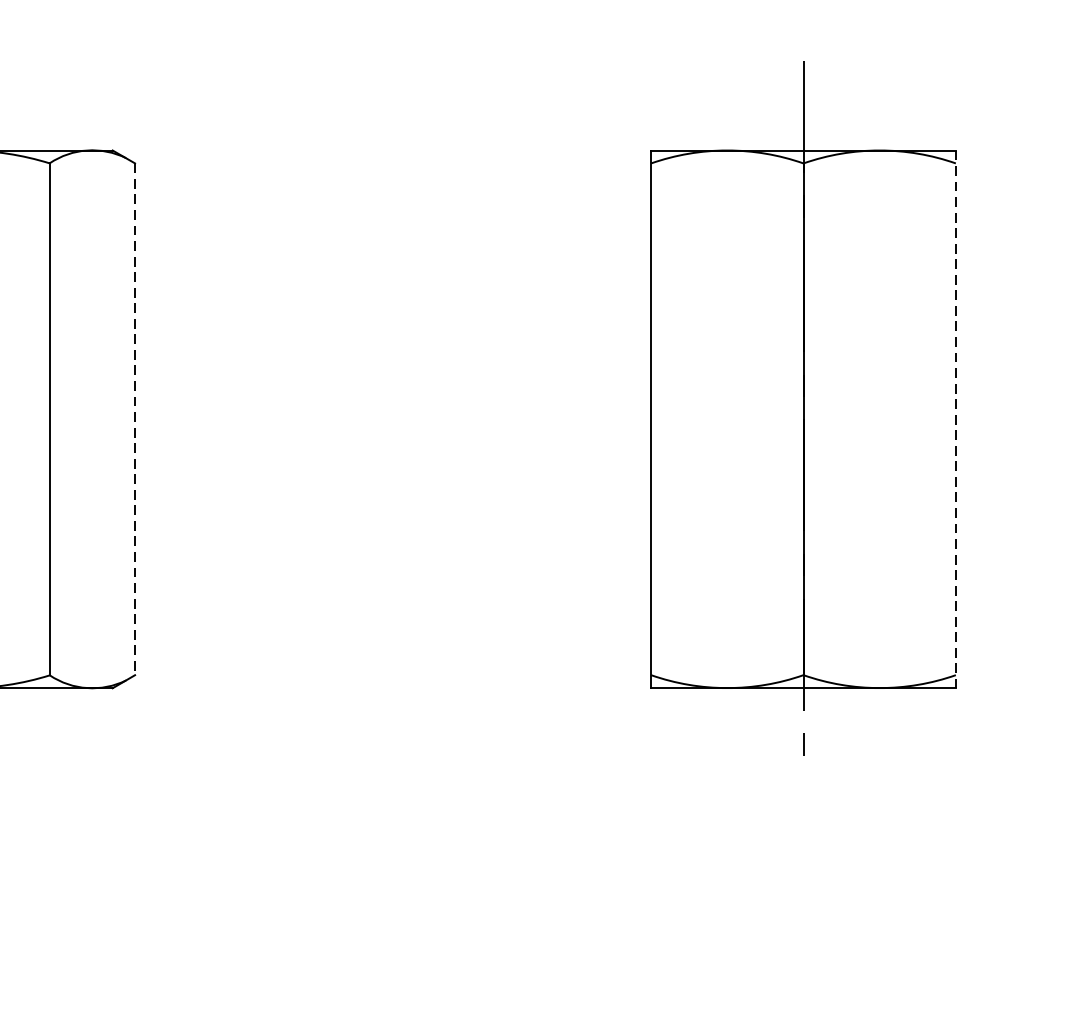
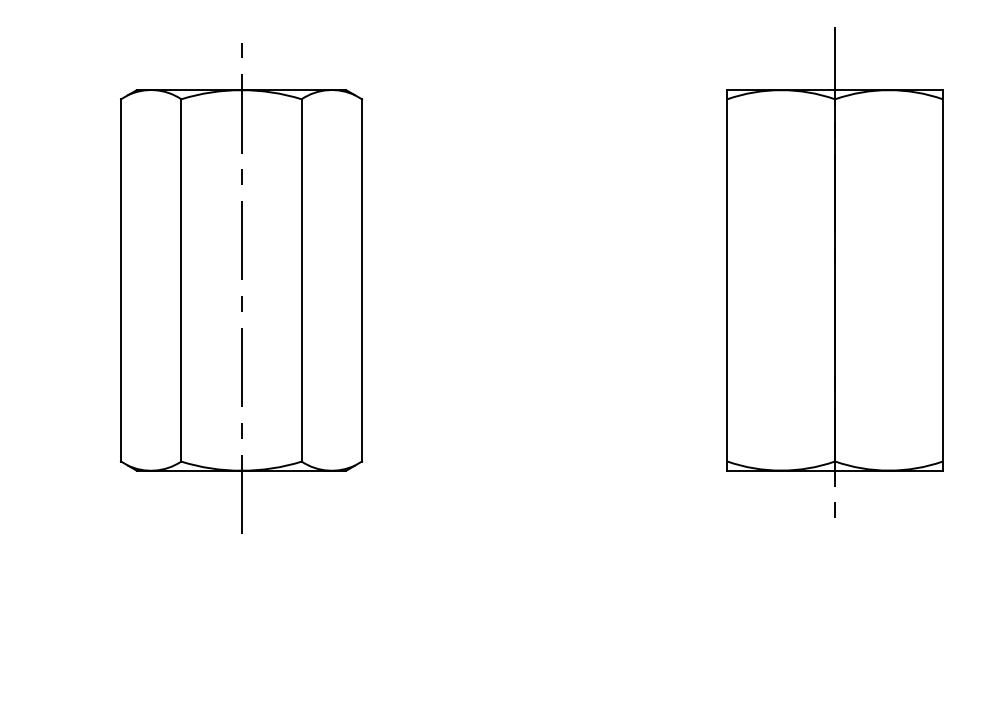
line: (135, 419) -> (362, 280), dashed -> solid
line: (955, 419) -> (942, 280), dashed -> solid

